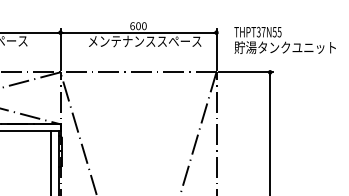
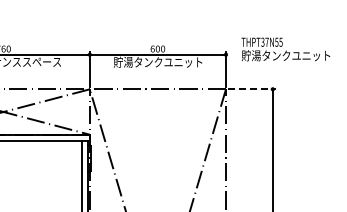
text: (143, 40) -> (162, 61), メンテナンススペース -> 貯湯タンクユニット
text: (284, 40) -> (285, 49), moved
line: (245, 72) -> (251, 89), solid -> dashed

